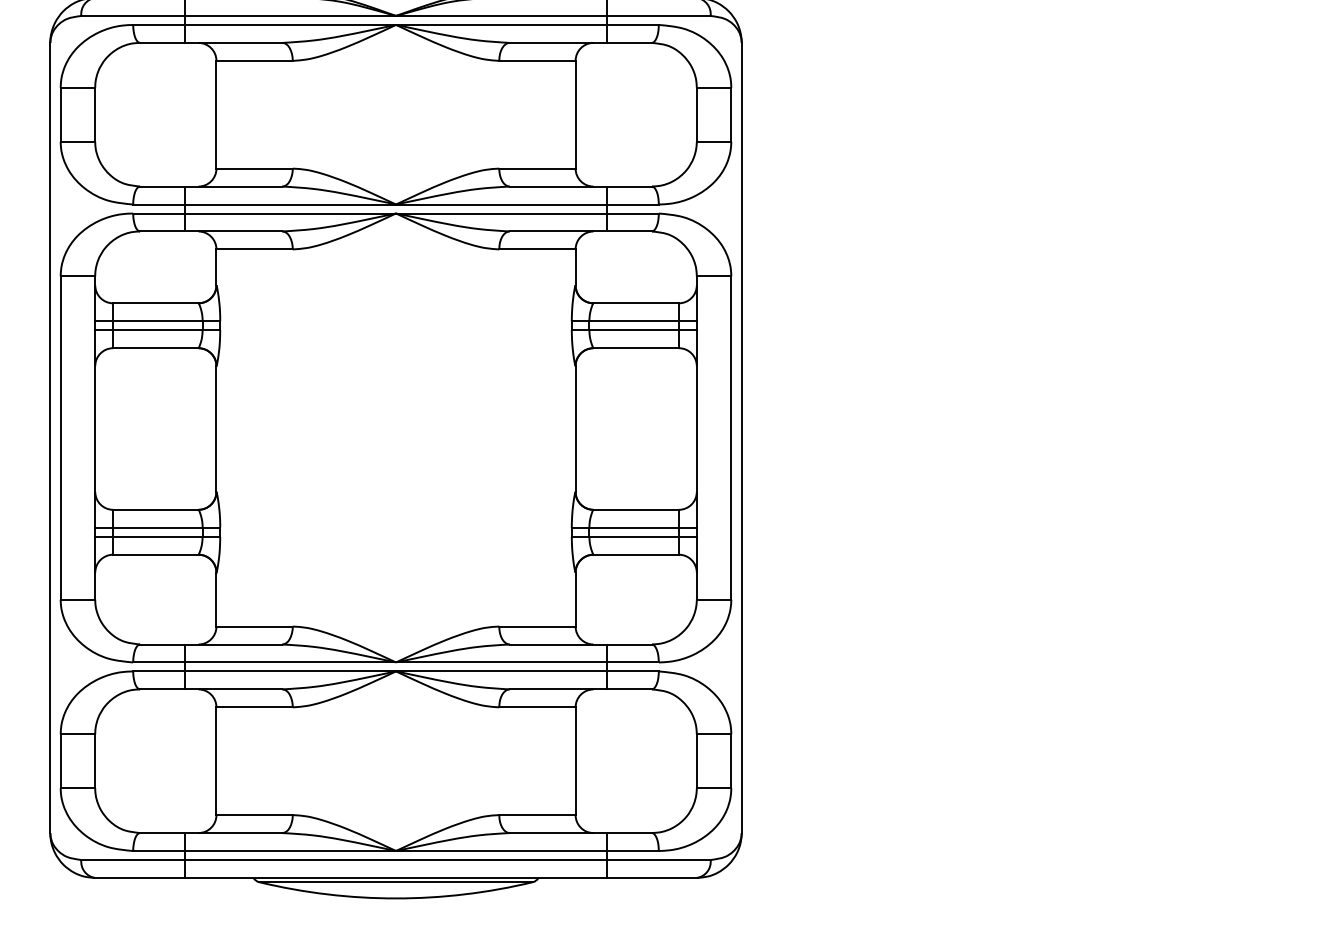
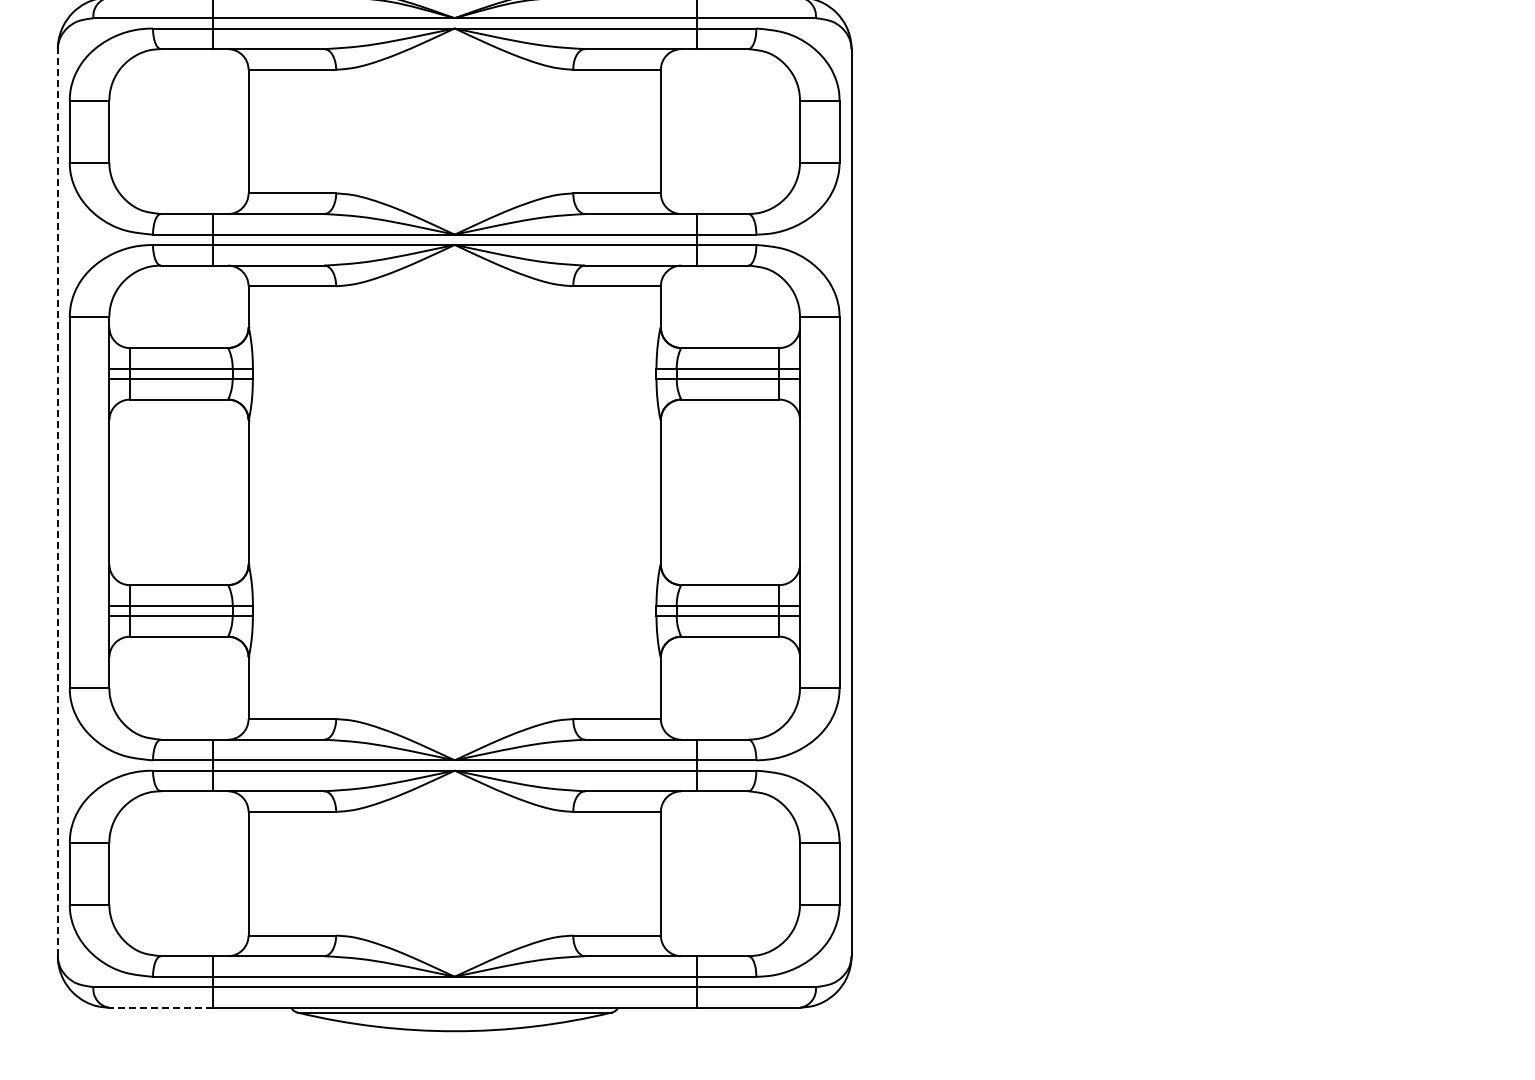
line: (50, 437) -> (57, 502), solid -> dashed
line: (139, 877) -> (160, 1007), solid -> dashed

